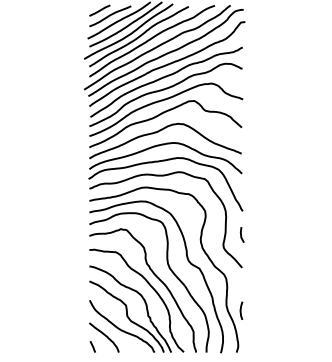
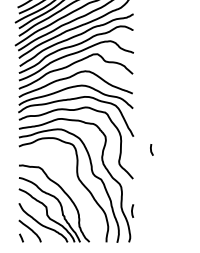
line: (241, 234) -> (151, 149), moved
curve: (155, 276) -> (68, 185), removed

